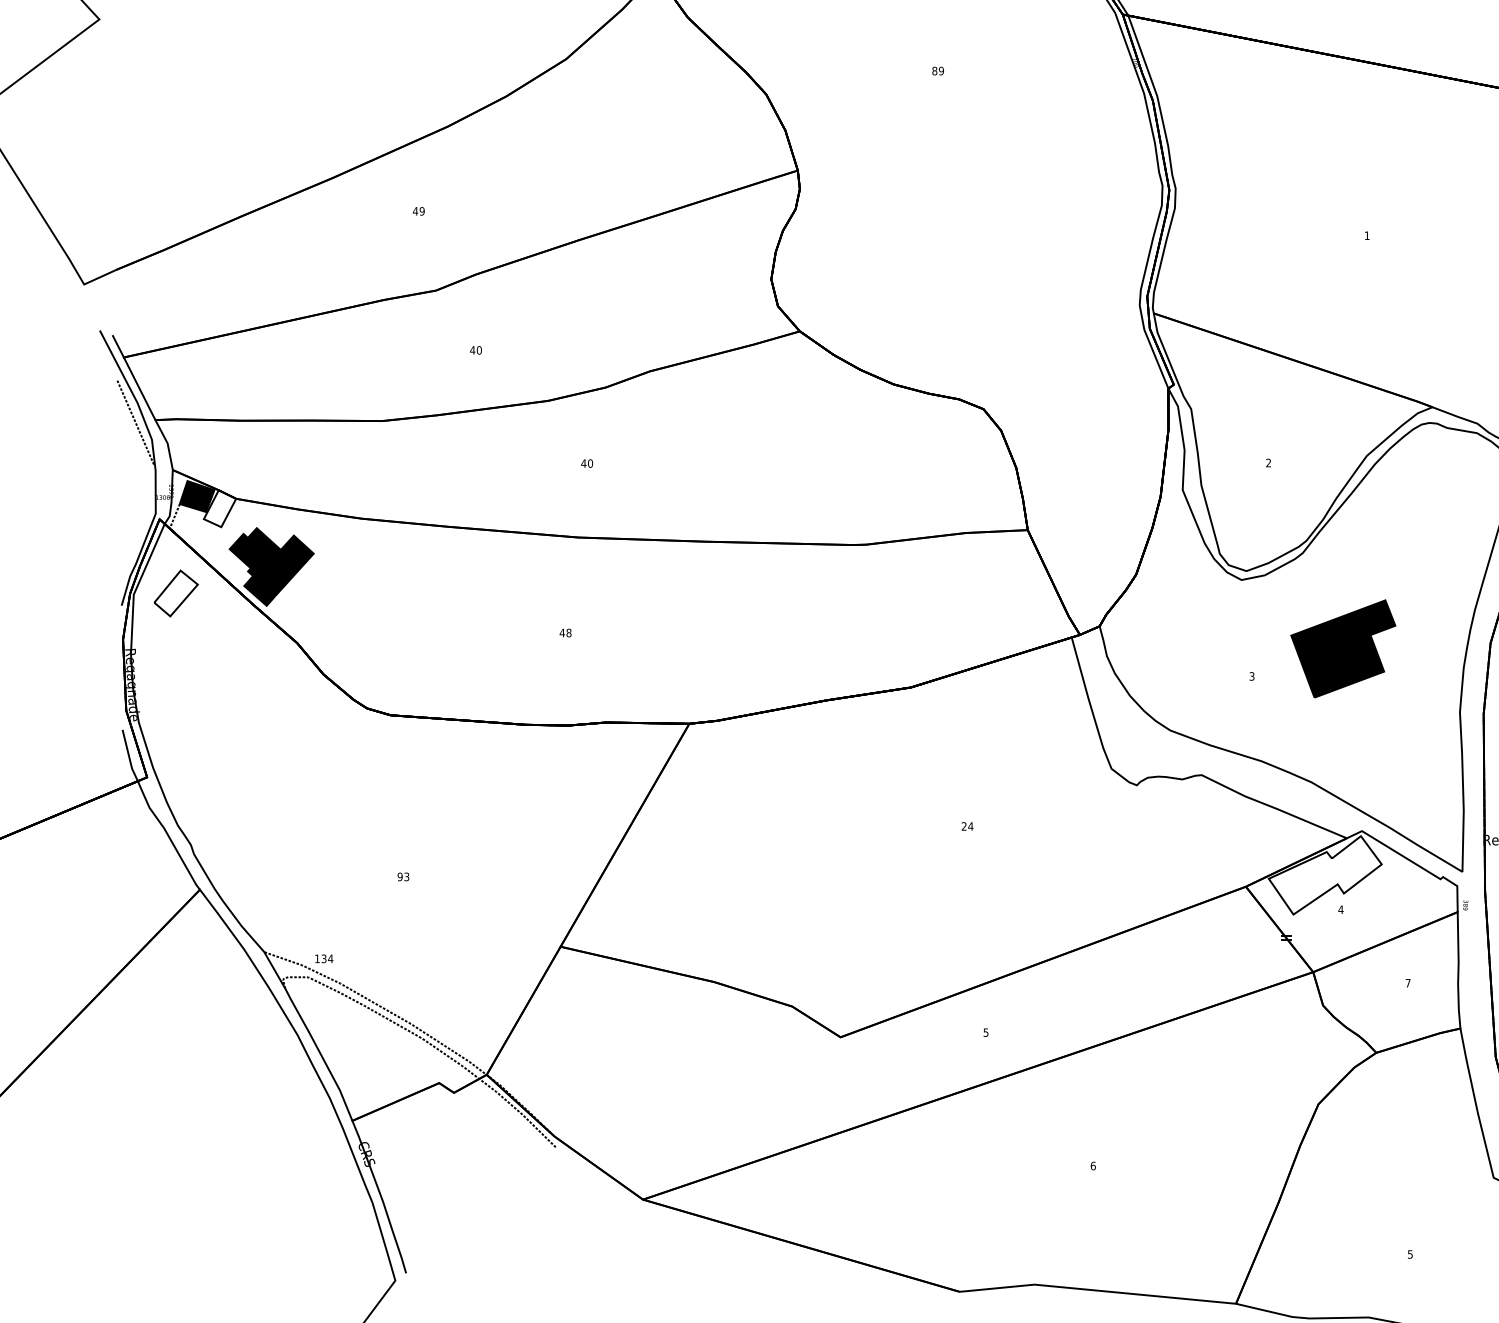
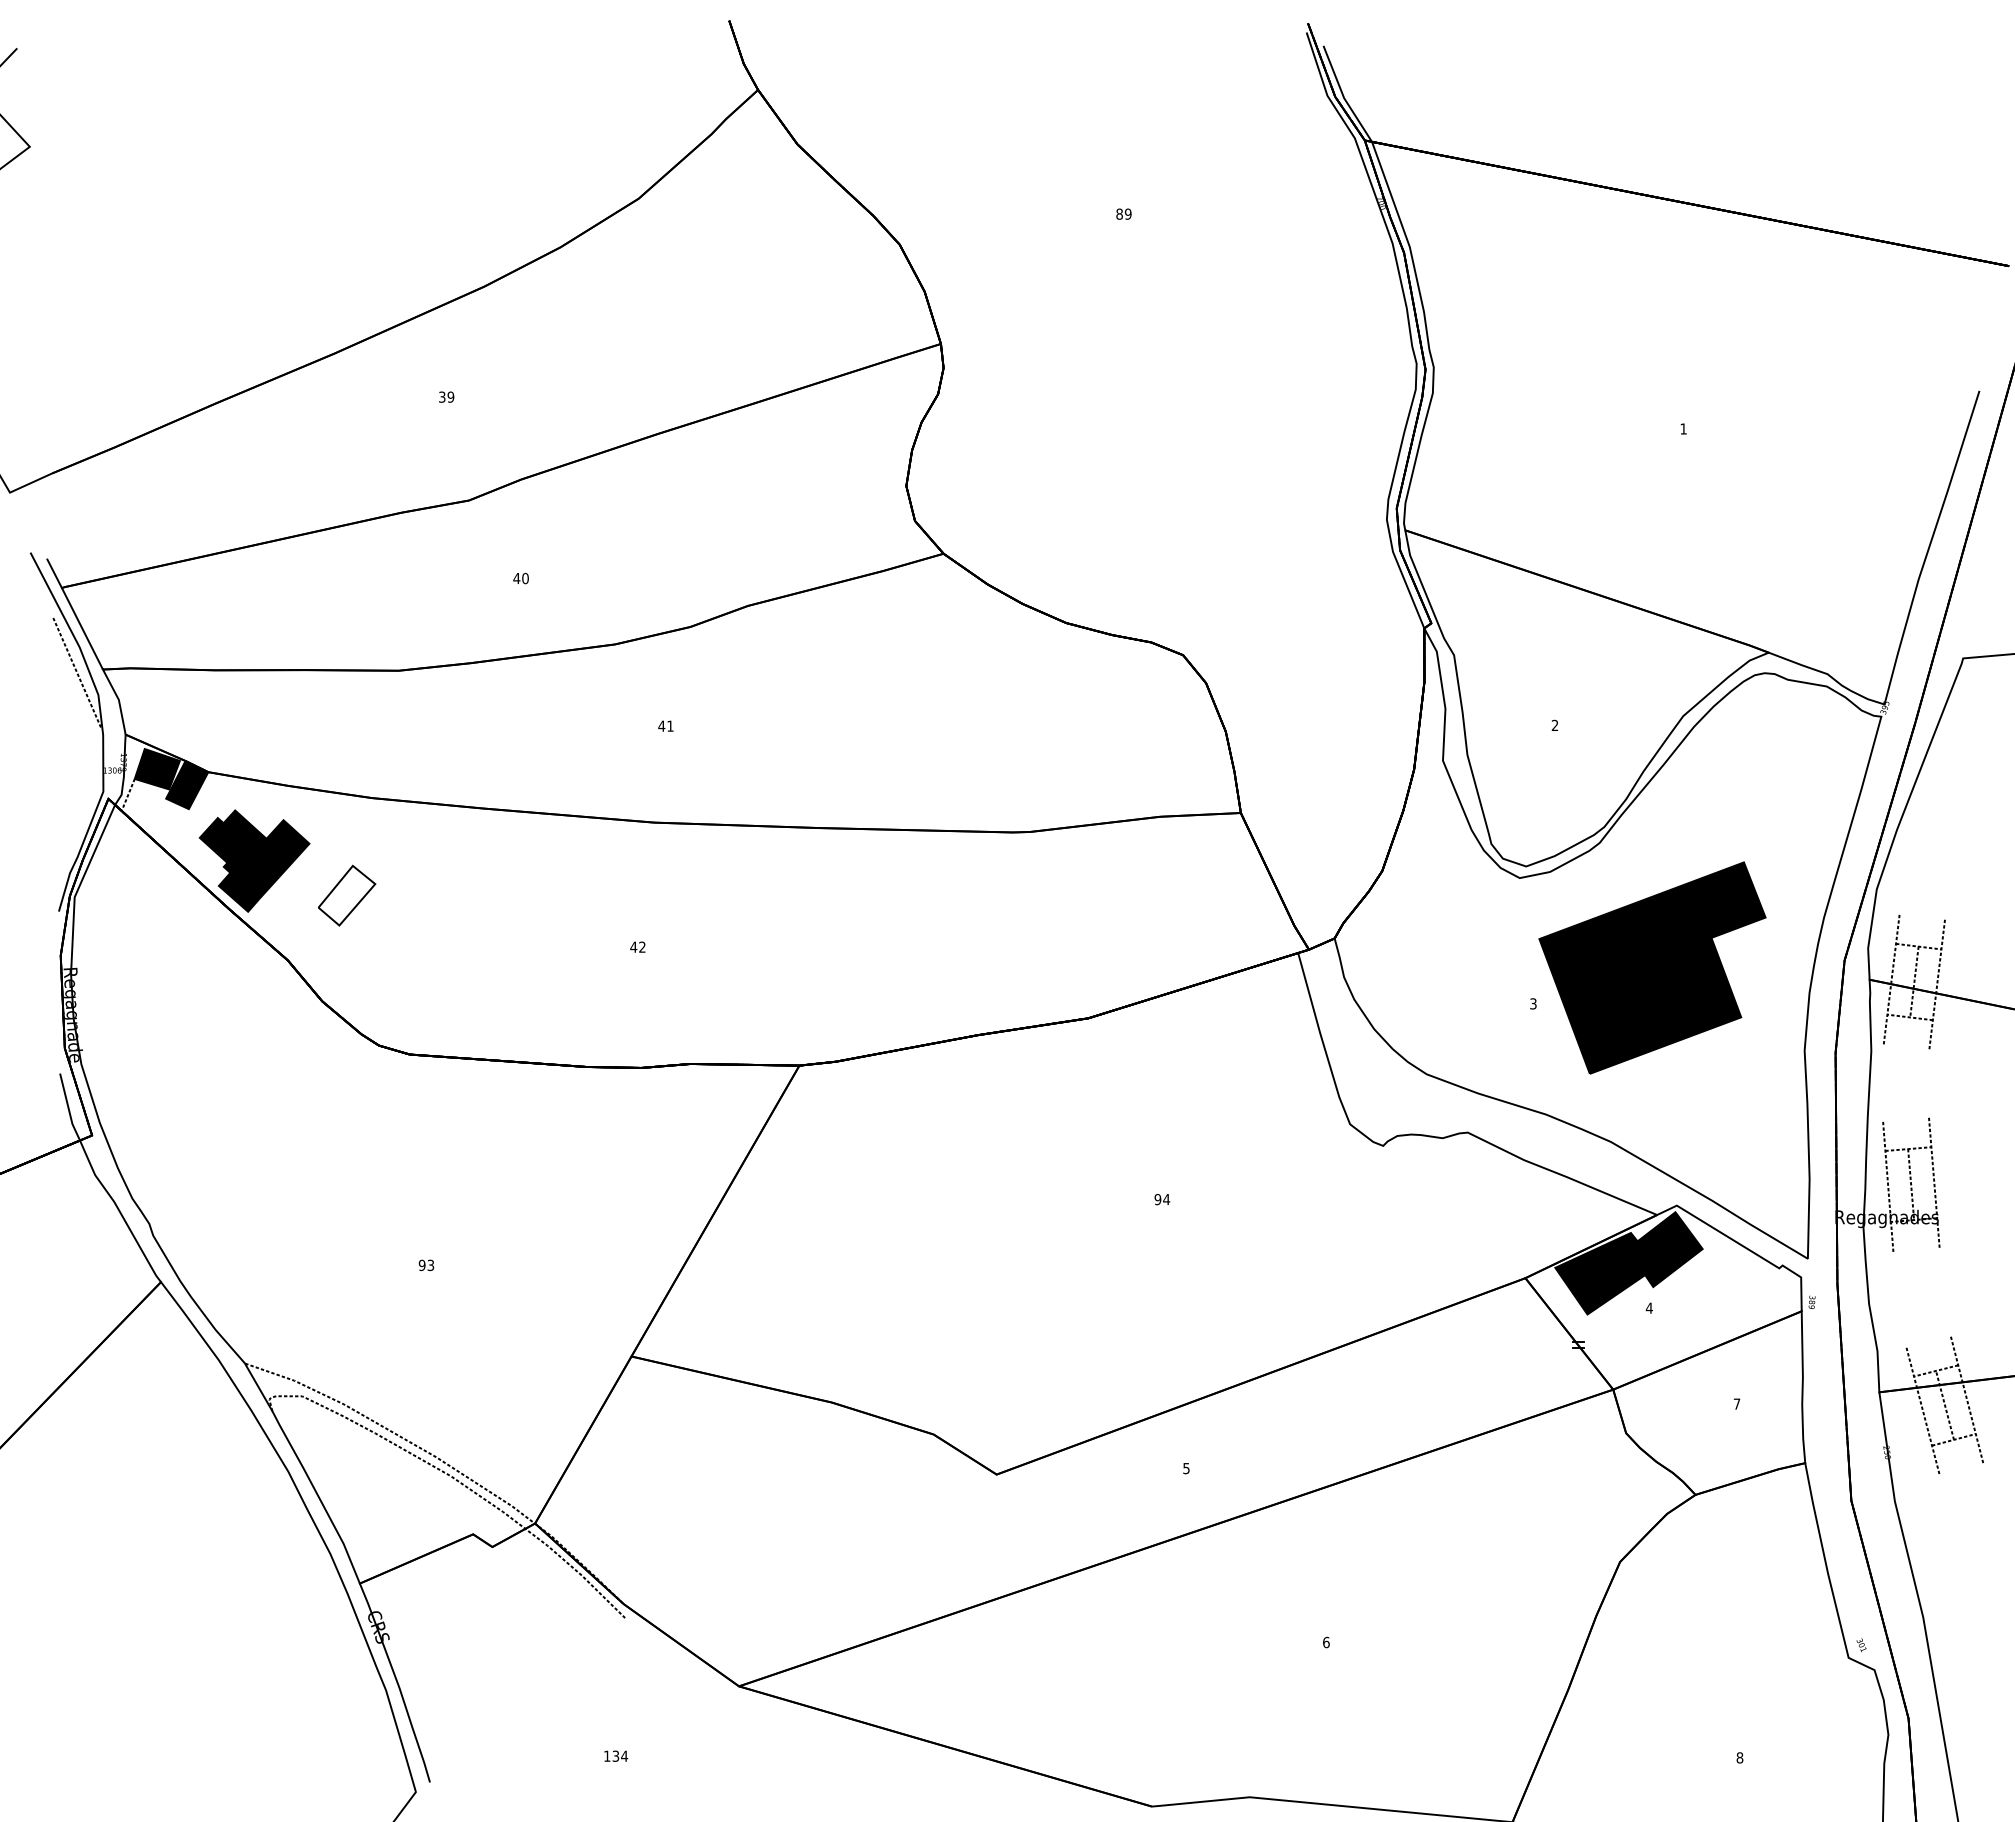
text: (414, 210) -> (441, 396), 49 -> 39
text: (590, 463) -> (670, 725), 40 -> 41
fill: (220, 509) -> (187, 785), added
part: (176, 593) -> (347, 895), moved
text: (569, 632) -> (642, 946), 48 -> 42
part: (1343, 648) -> (1652, 967), size x1.67
text: (963, 826) -> (1157, 1199), 24 -> 94
fill: (1324, 875) -> (1628, 1263), added
text: (324, 958) -> (616, 1755), moved
text: (1410, 1254) -> (1739, 1757), 5 -> 8

